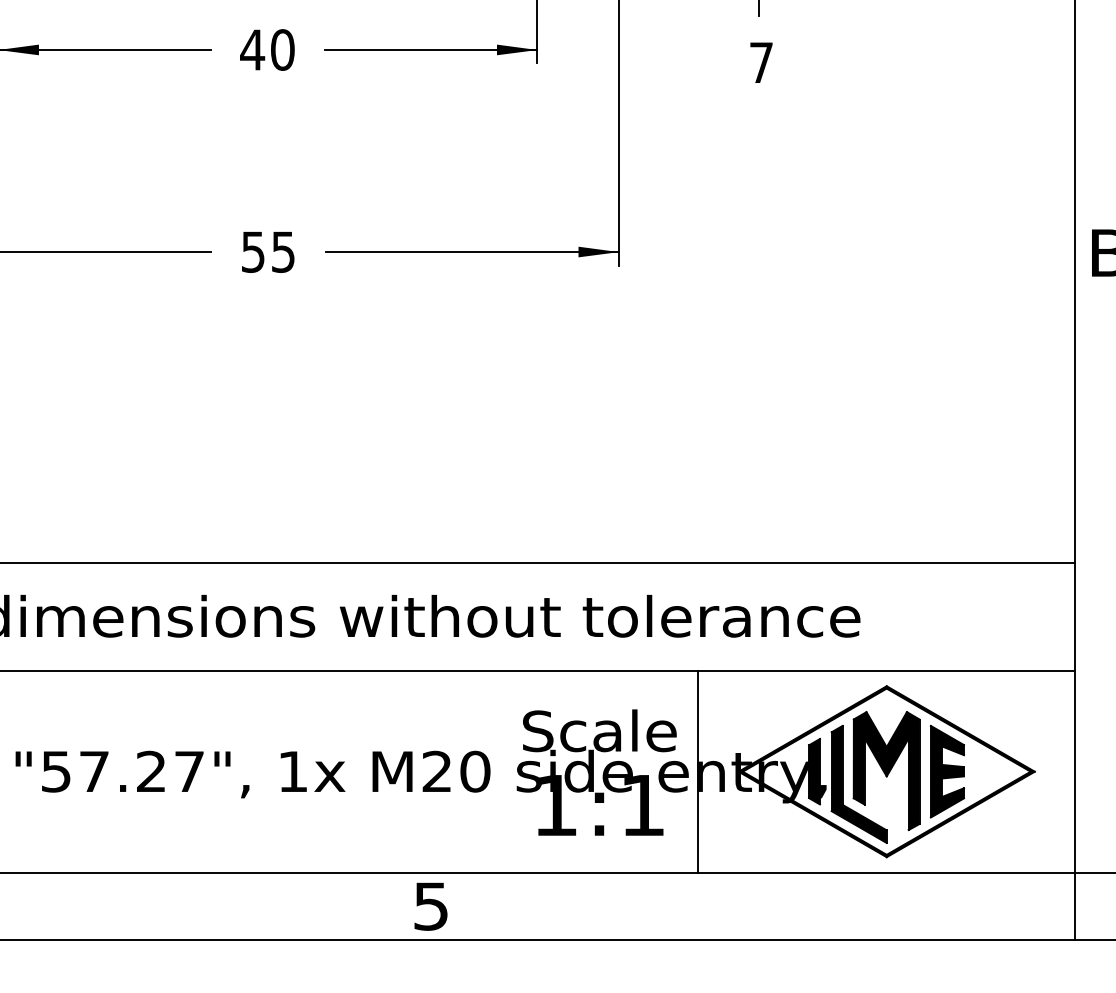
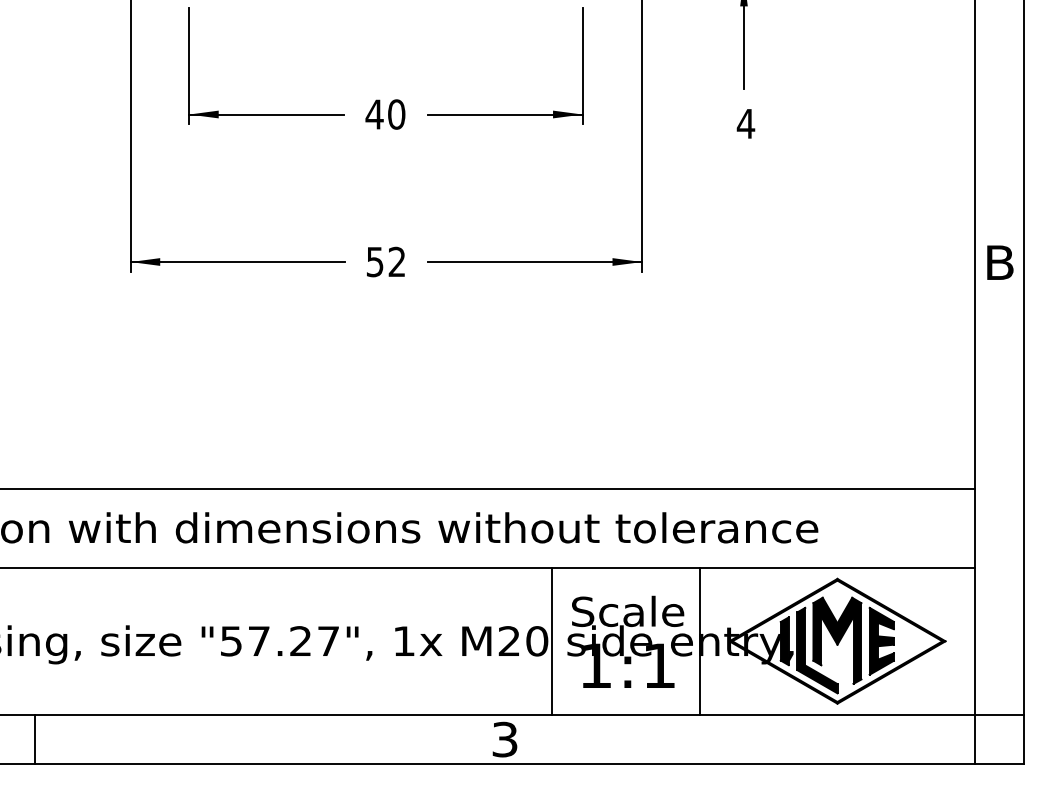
text: (760, 62) -> (745, 123), 7 -> 4
text: (282, 251) -> (396, 261), 55 -> 52
line: (496, 771) -> (552, 641), added
text: (431, 904) -> (505, 738), 5 -> 3

